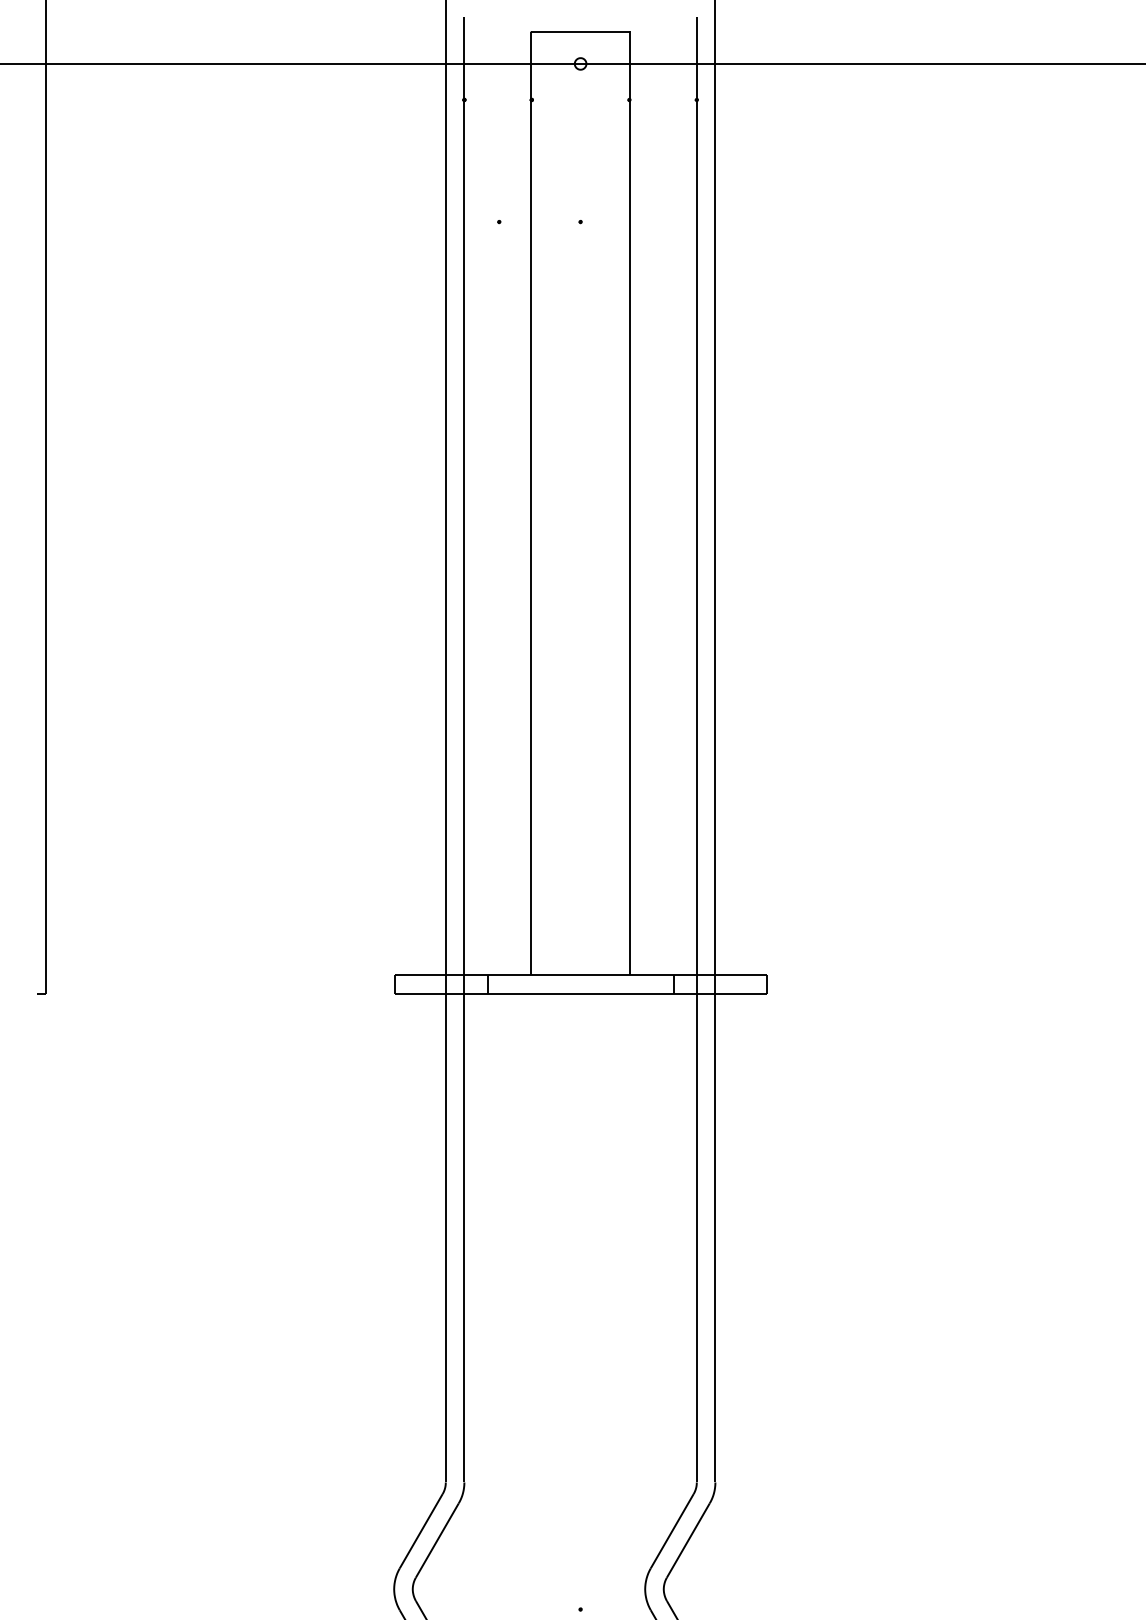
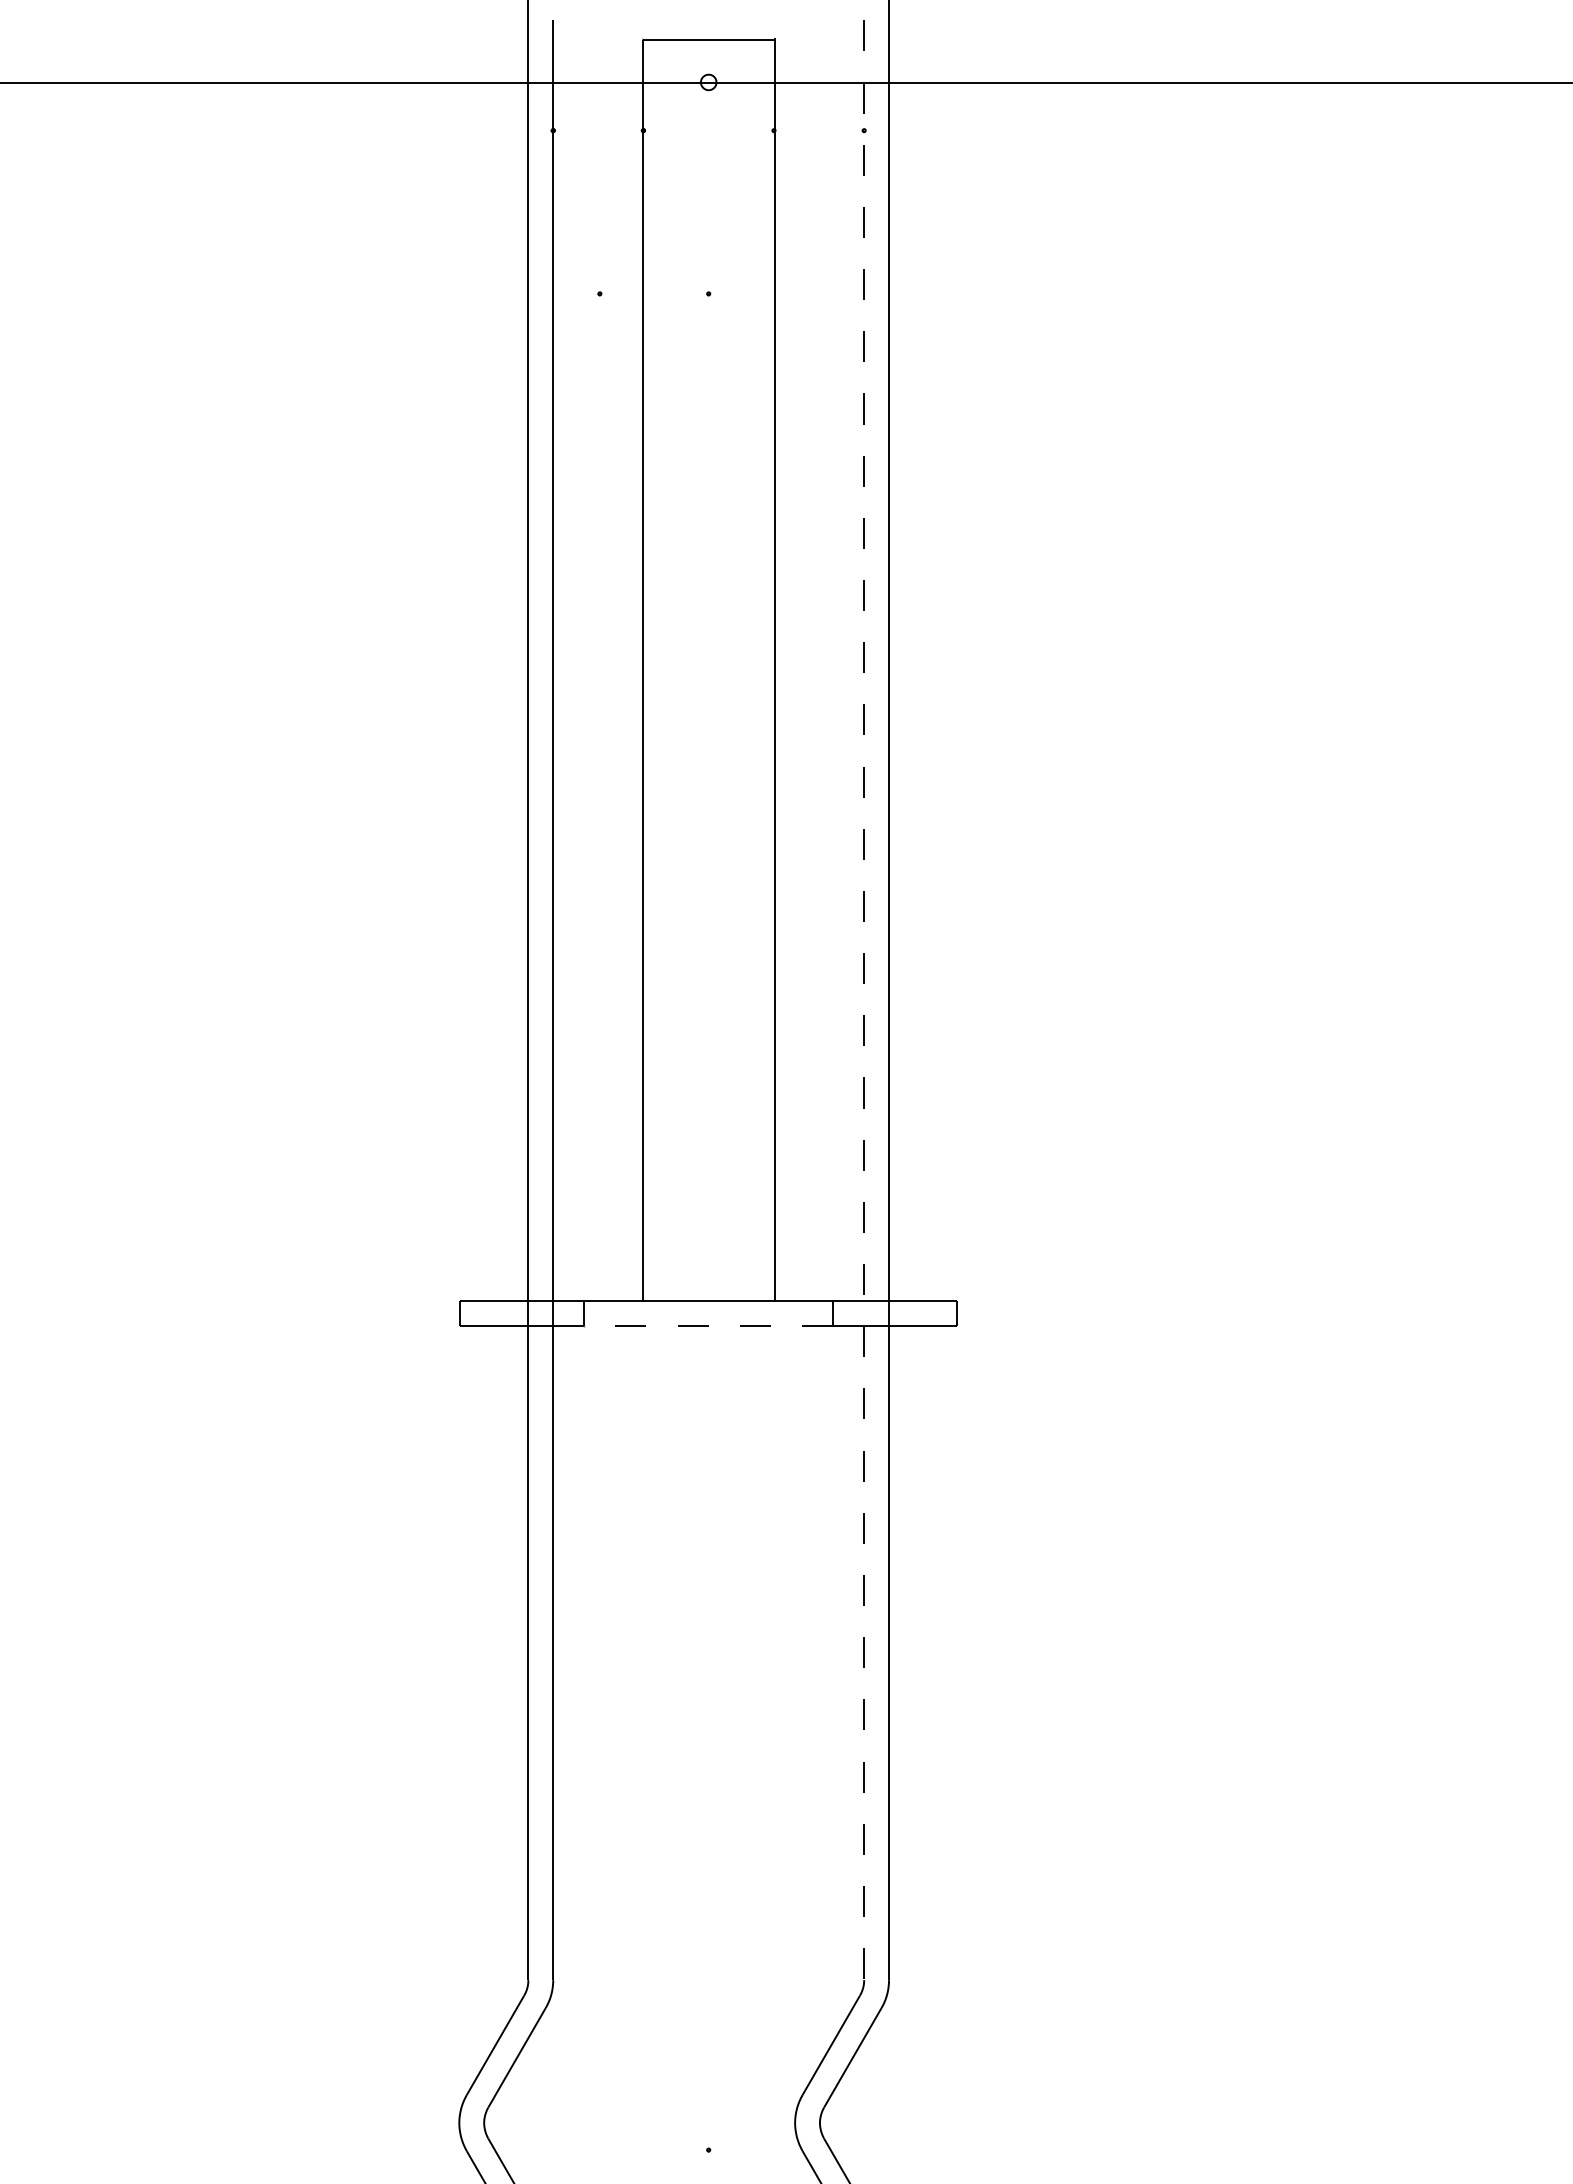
line: (697, 750) -> (864, 1000), solid -> dashed
line: (580, 993) -> (708, 1326), solid -> dashed

